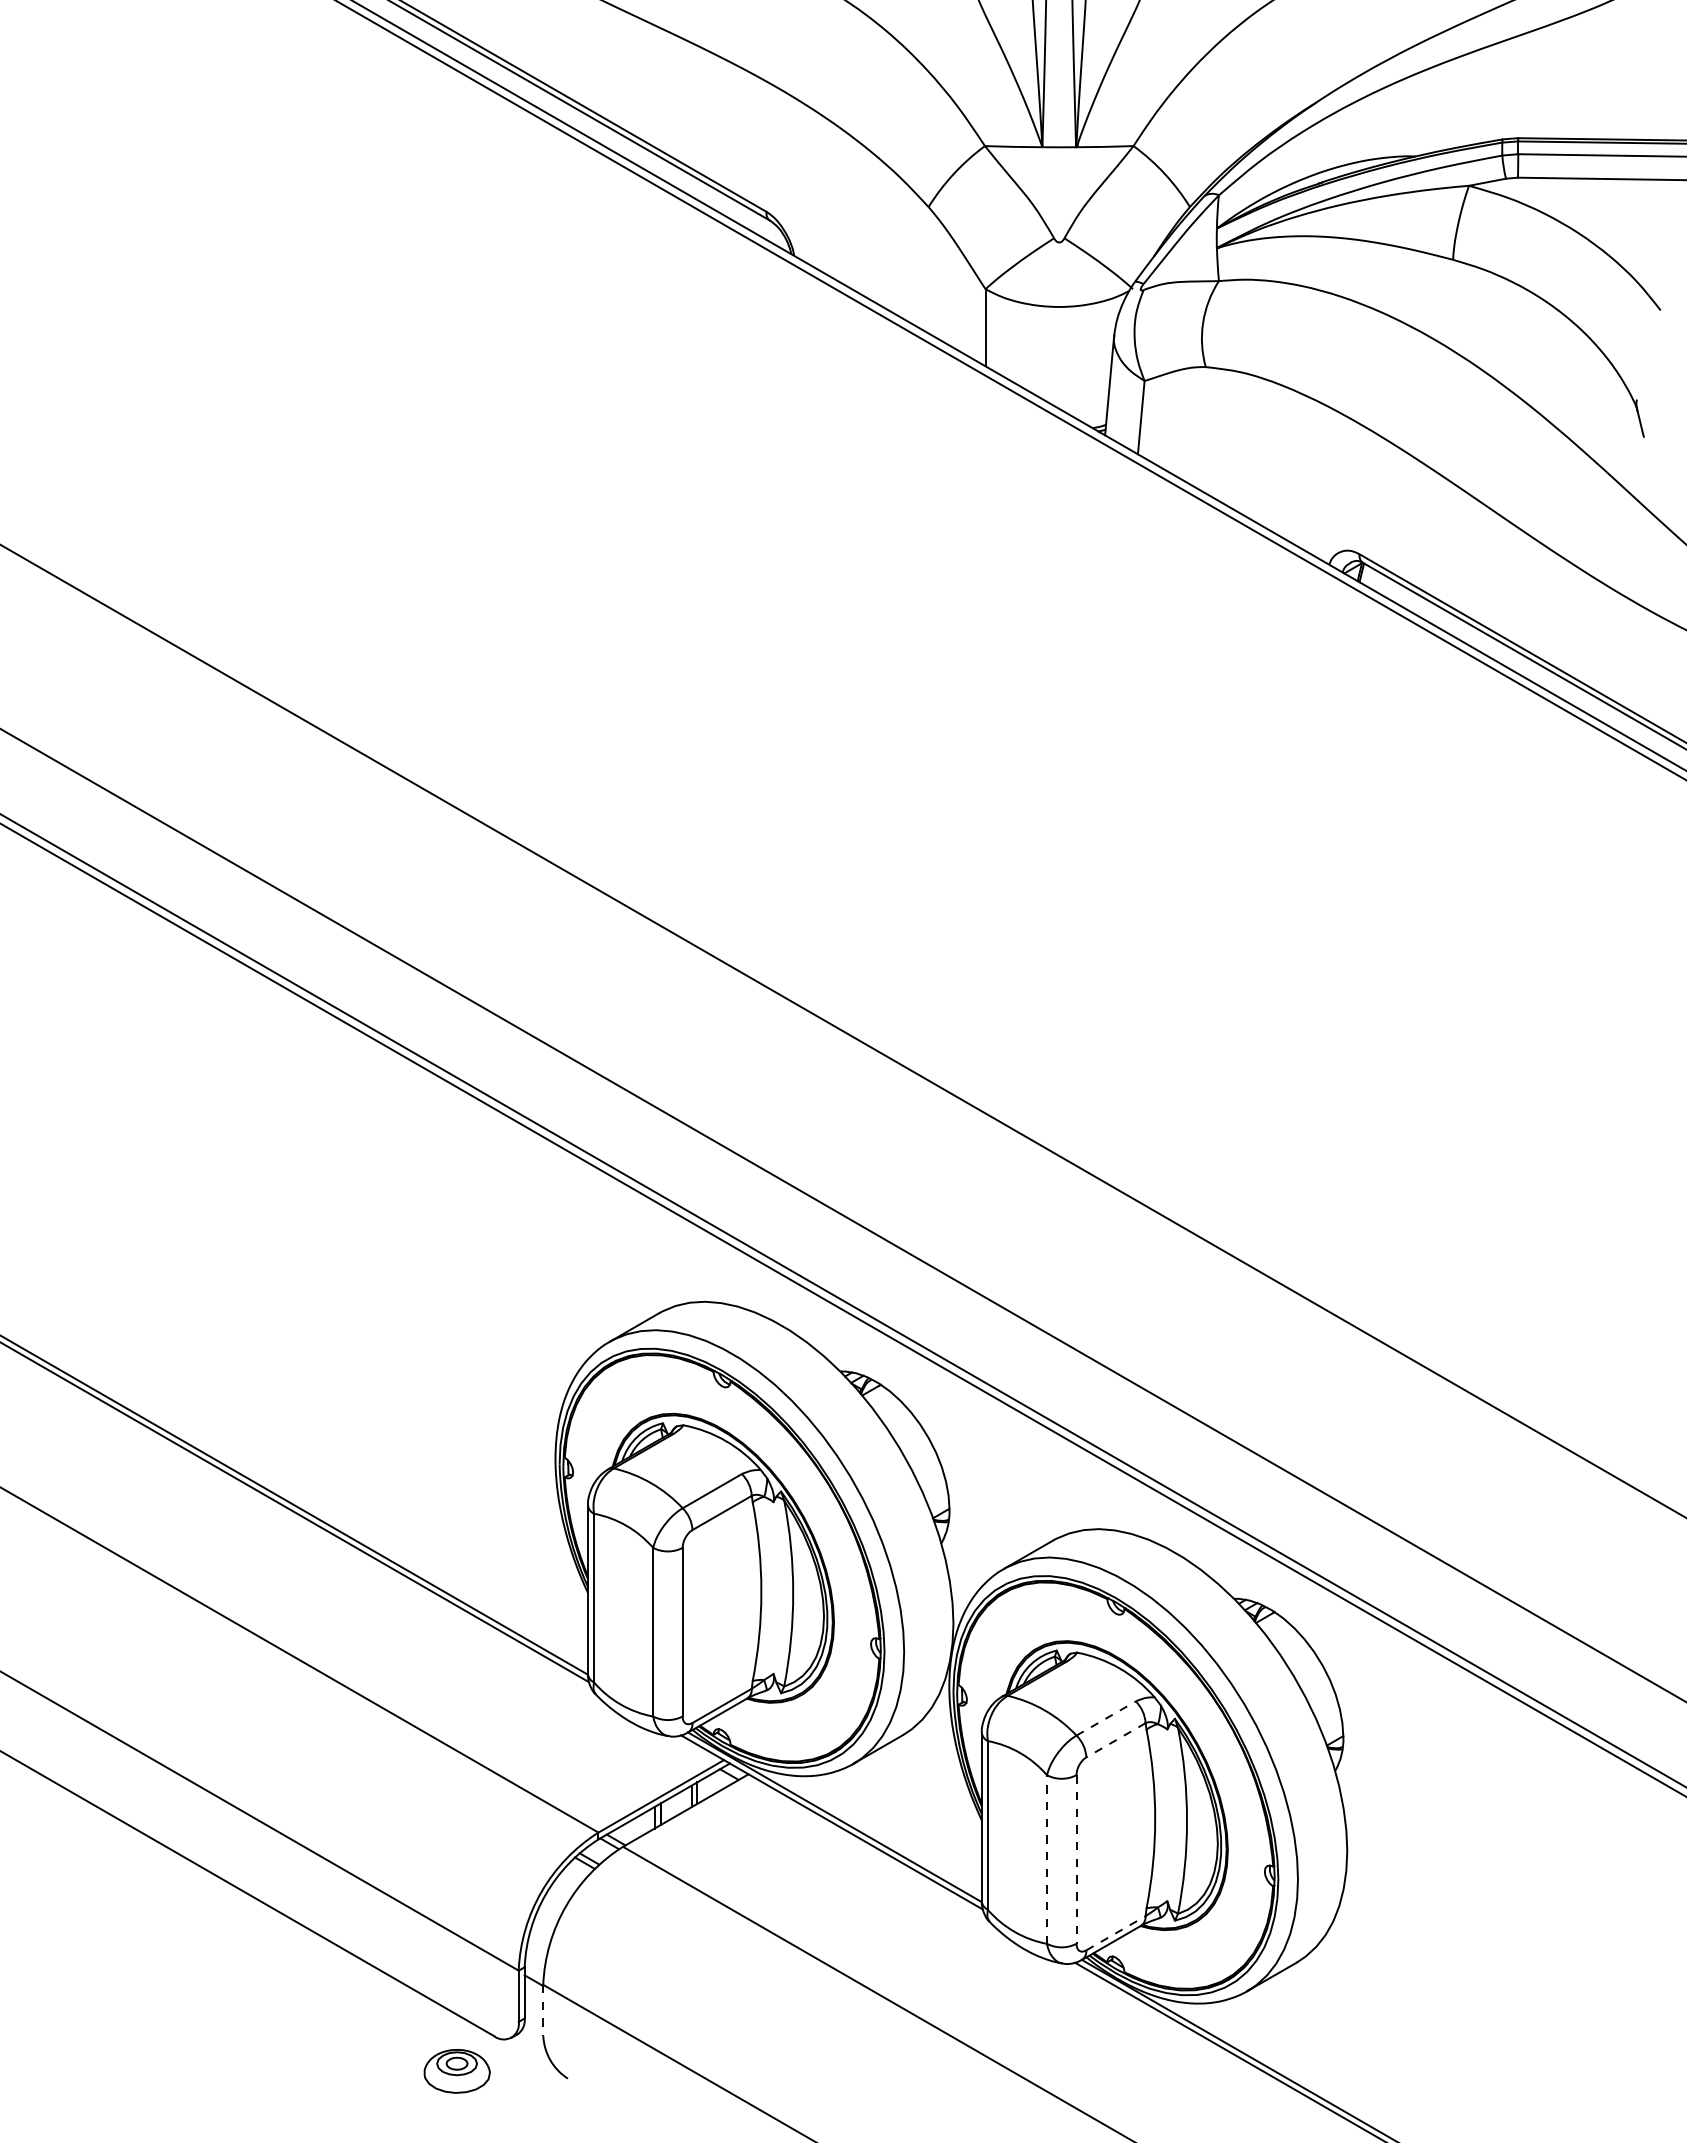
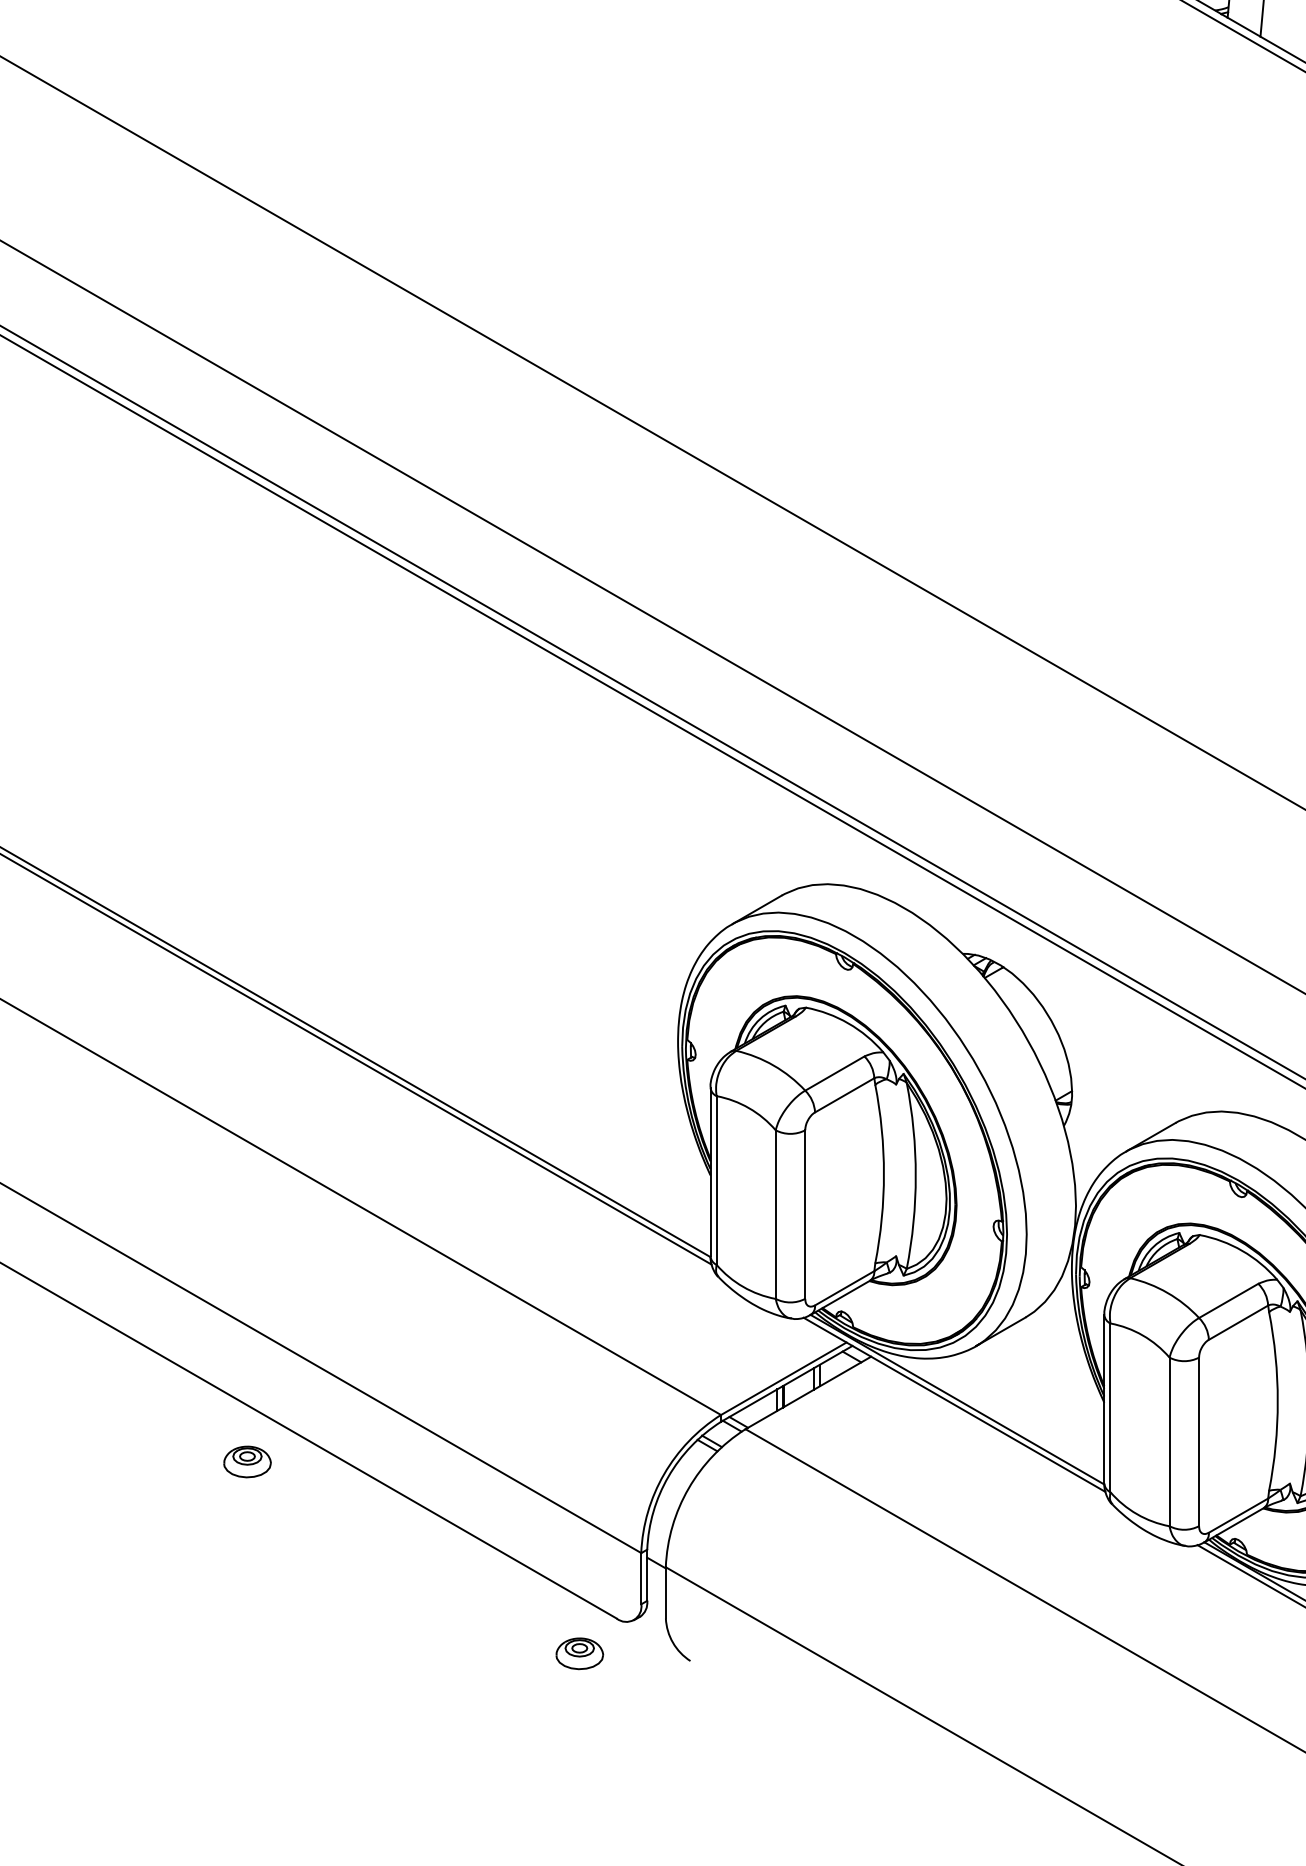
line: (1106, 1718) -> (1229, 1300), dashed -> solid
line: (1115, 1740) -> (1238, 1322), dashed -> solid
line: (1046, 1859) -> (1169, 1441), dashed -> solid
line: (1076, 1860) -> (1199, 1442), dashed -> solid
part: (124, 1879) -> (247, 1461), added
line: (1116, 1932) -> (1239, 1514), dashed -> solid
line: (543, 2010) -> (666, 1592), dashed -> solid
part: (457, 2071) -> (580, 1653), size x0.71

